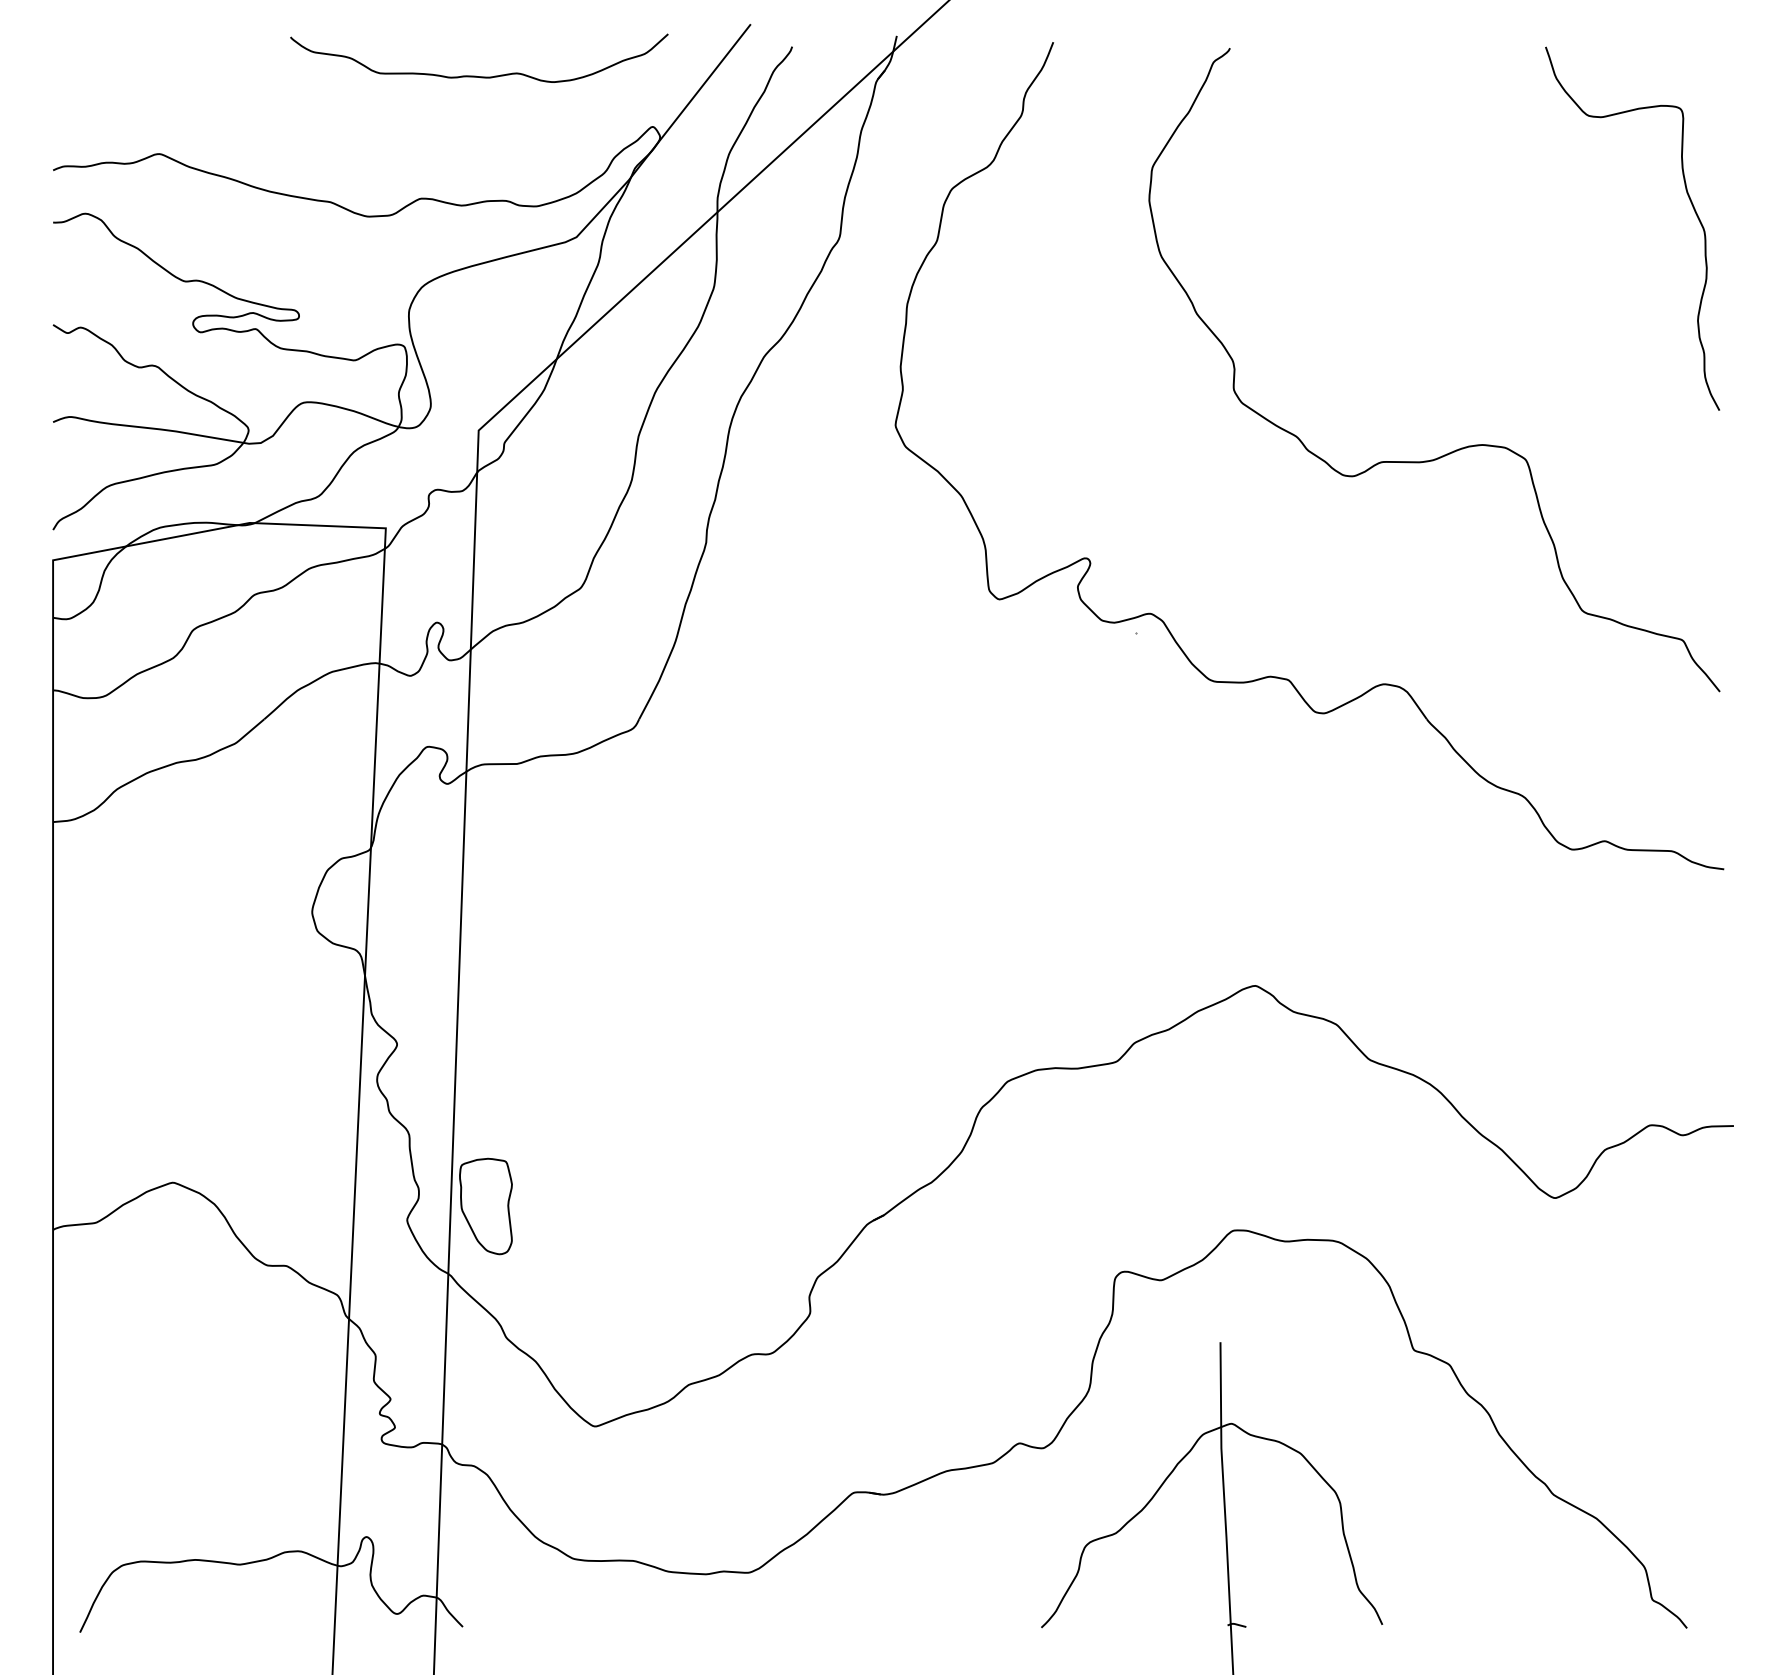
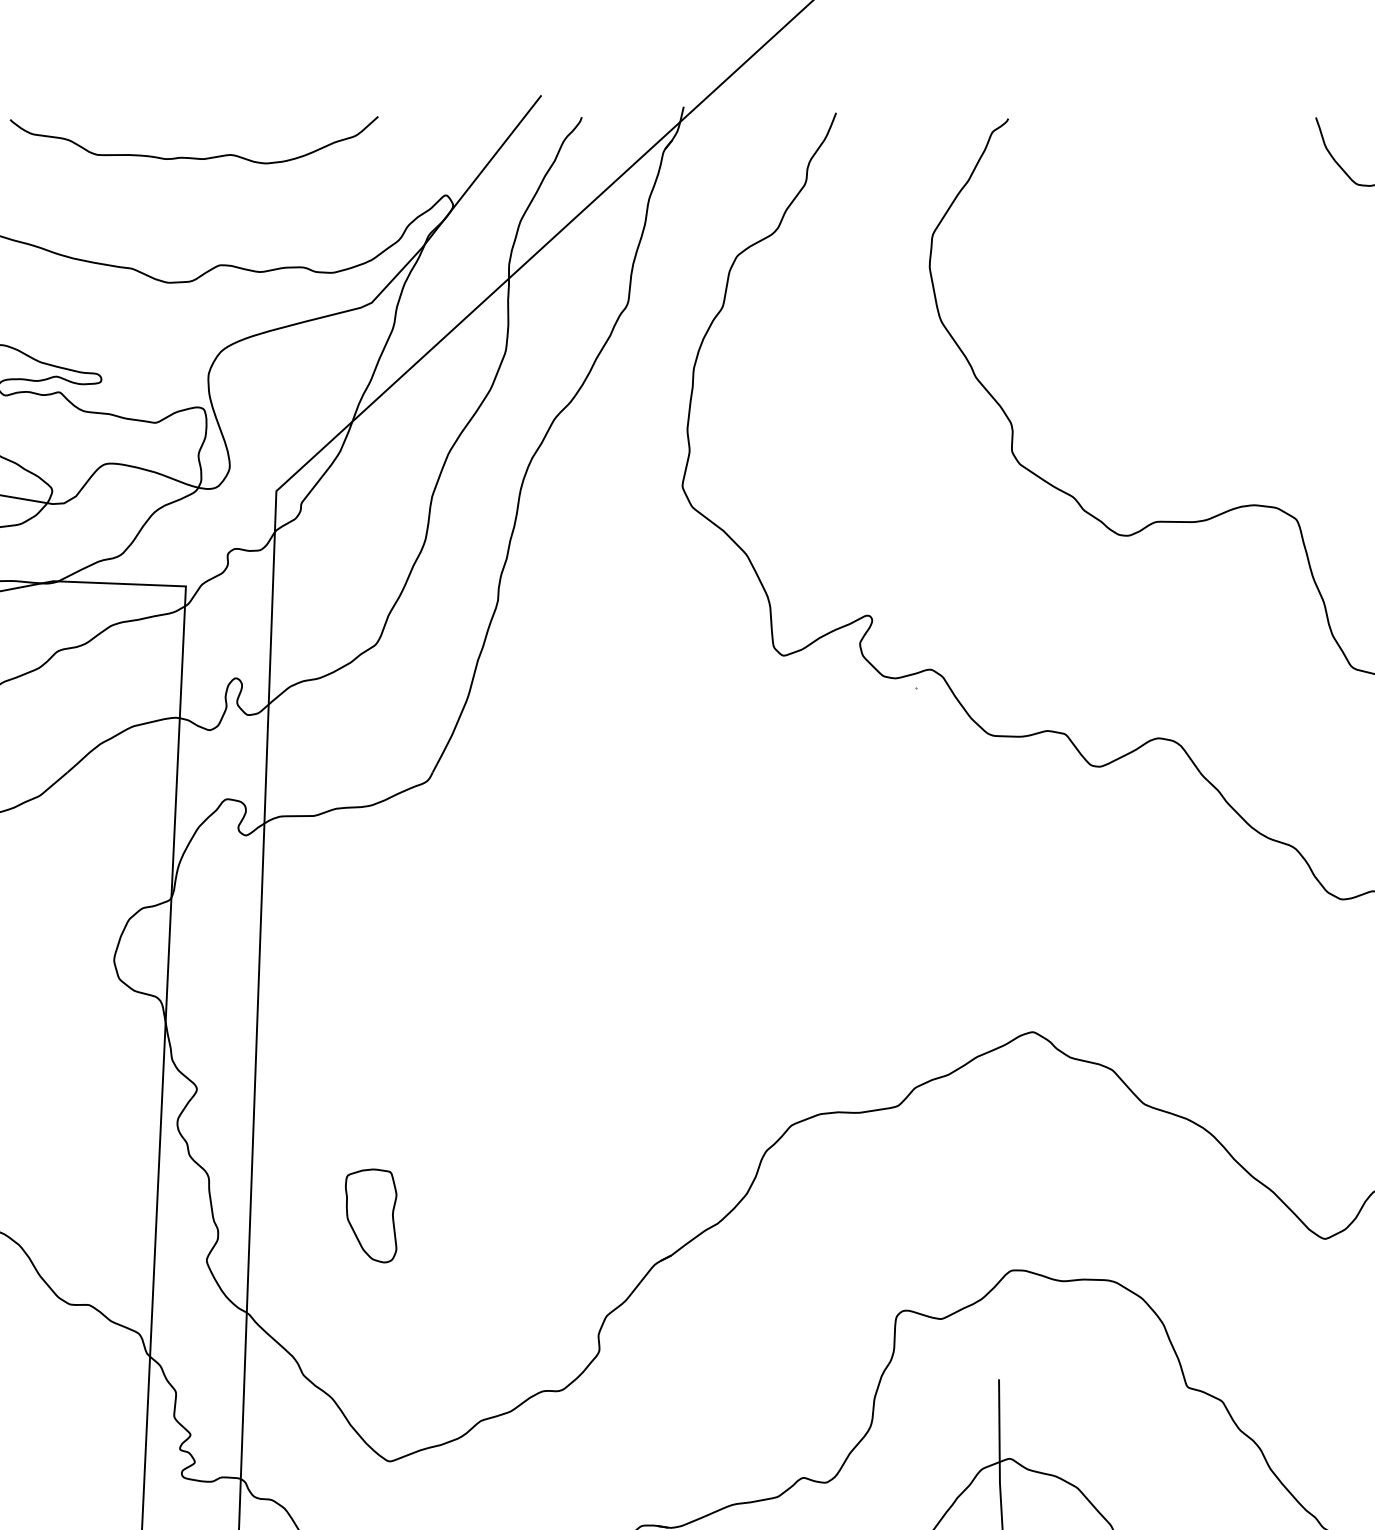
curve: (476, 75) -> (191, 156), moved
part: (485, 1206) -> (370, 1215), moved

